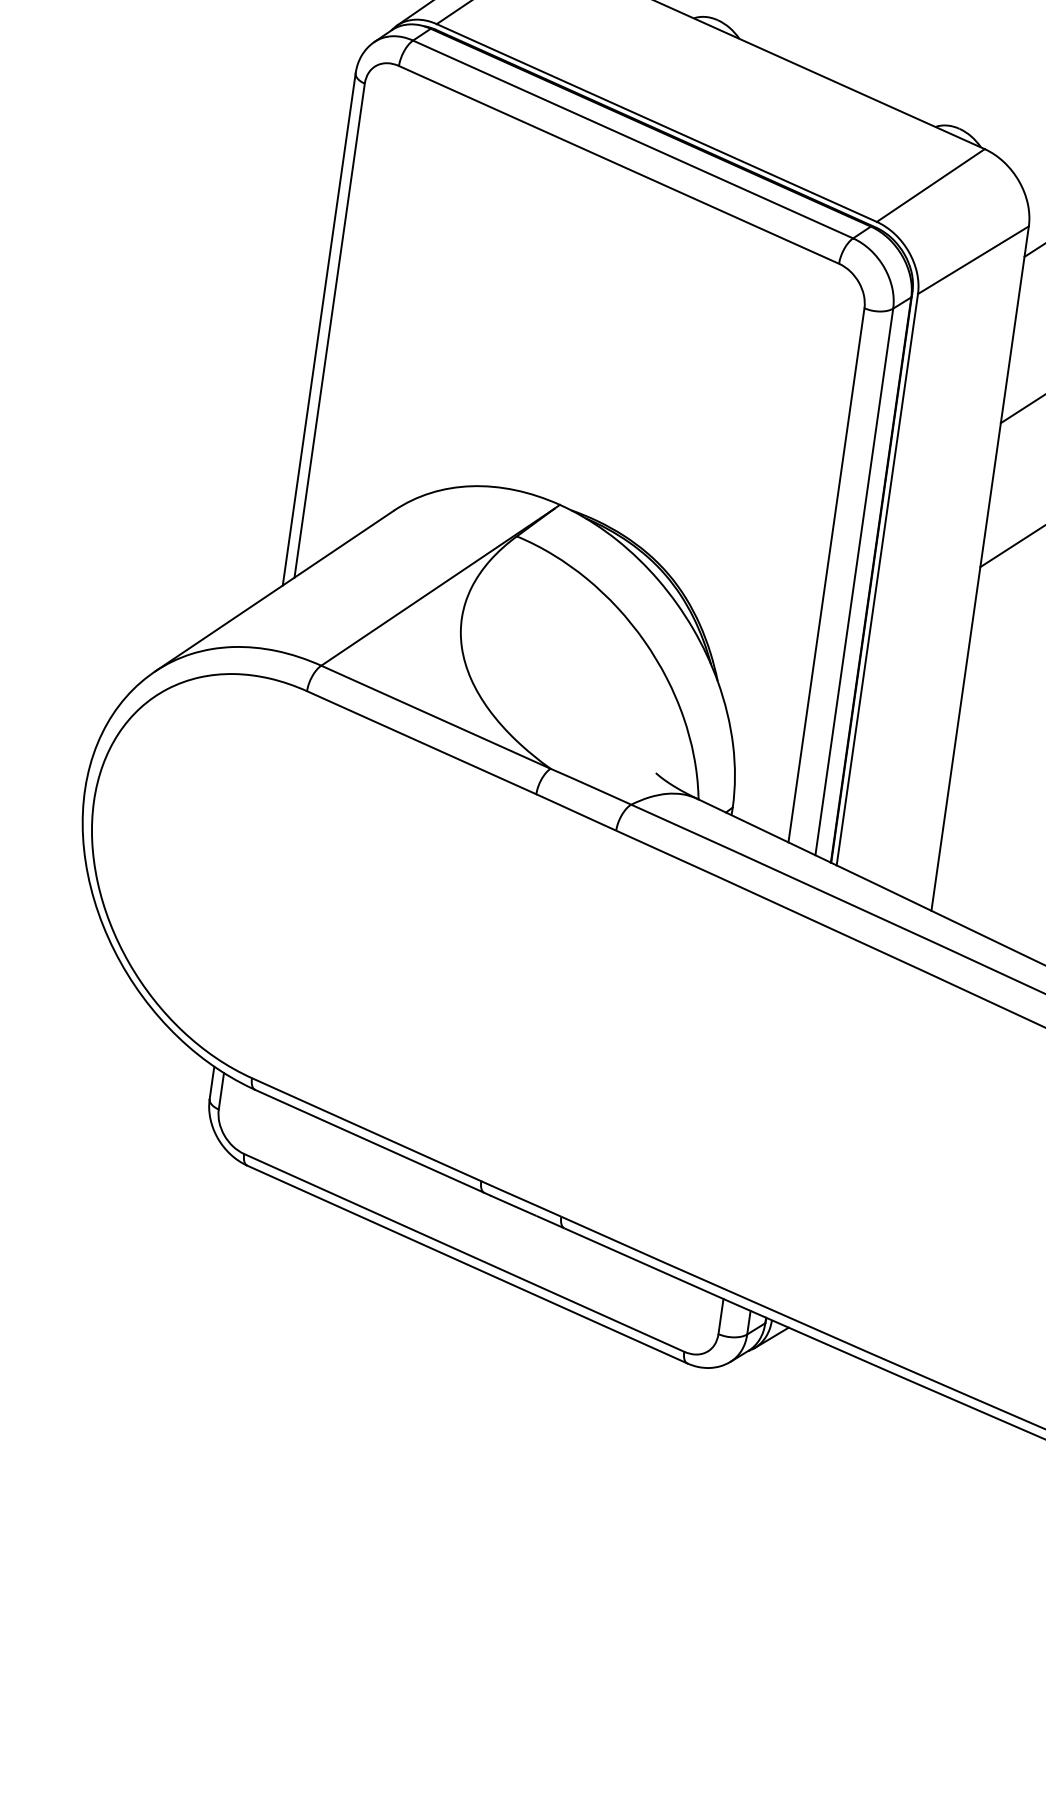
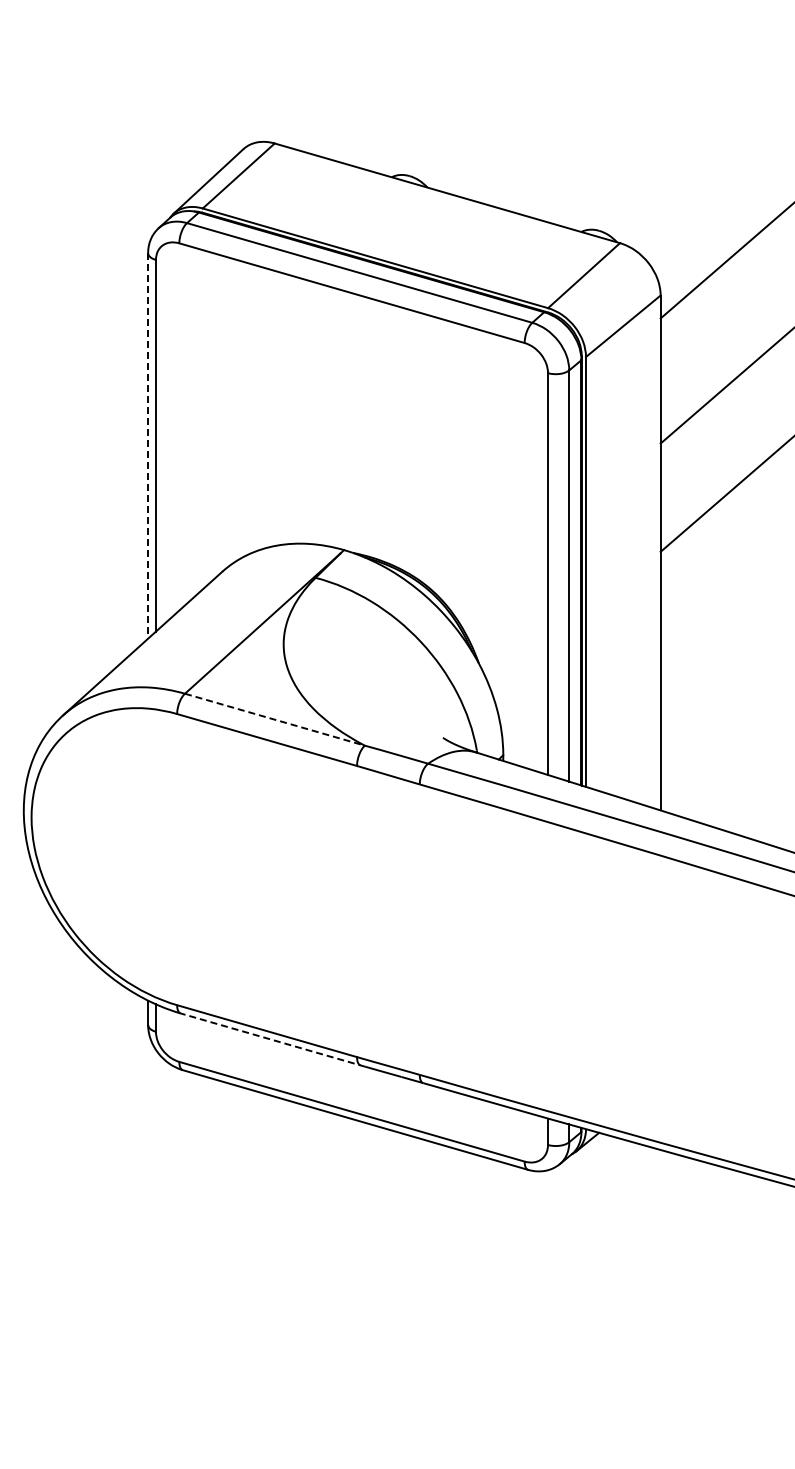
line: (319, 328) -> (148, 445), solid -> dashed
line: (435, 716) -> (274, 719), solid -> dashed
line: (372, 1141) -> (272, 1039), solid -> dashed

